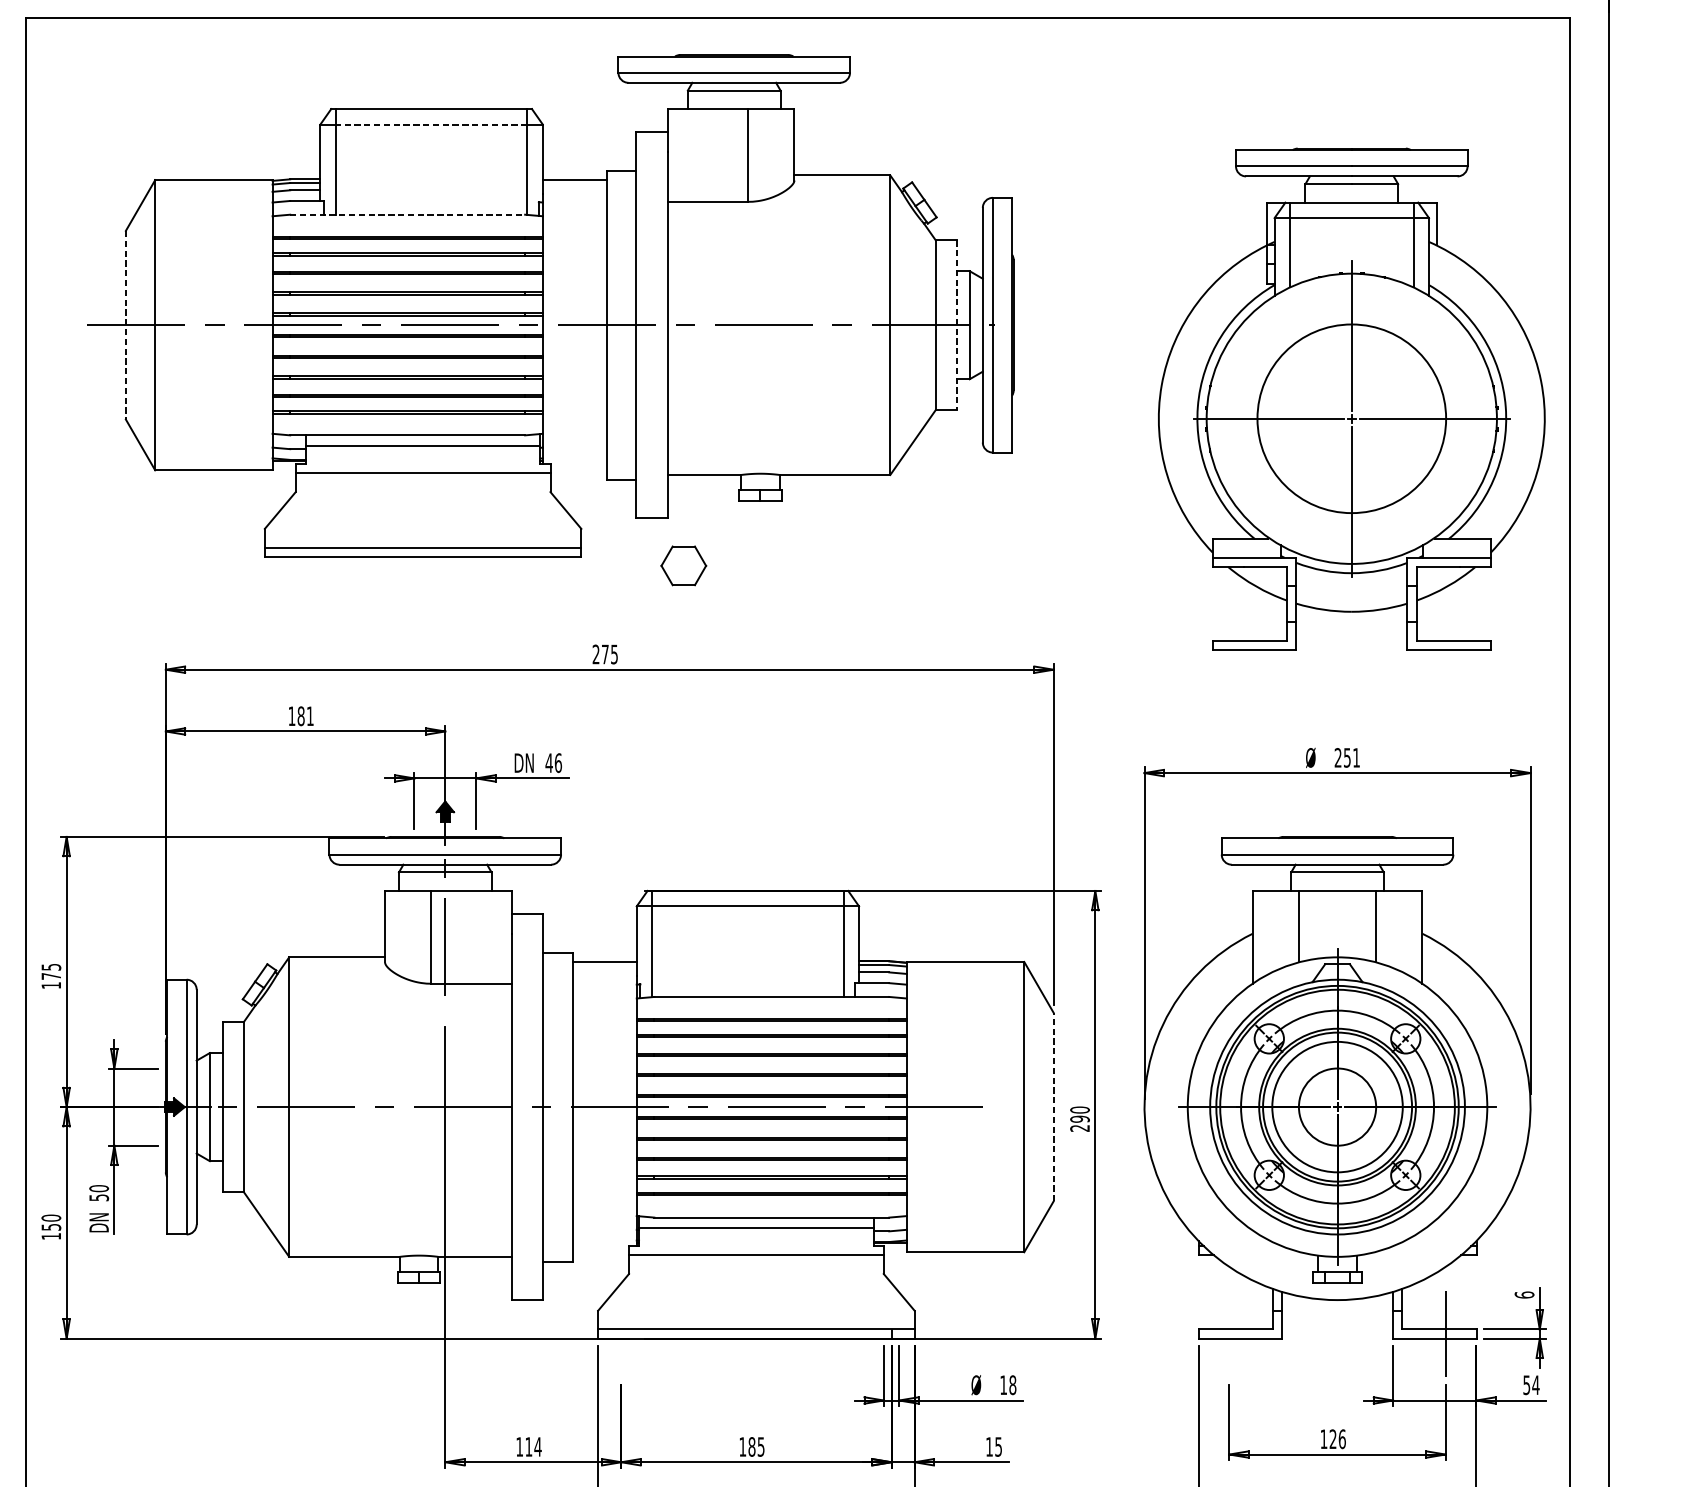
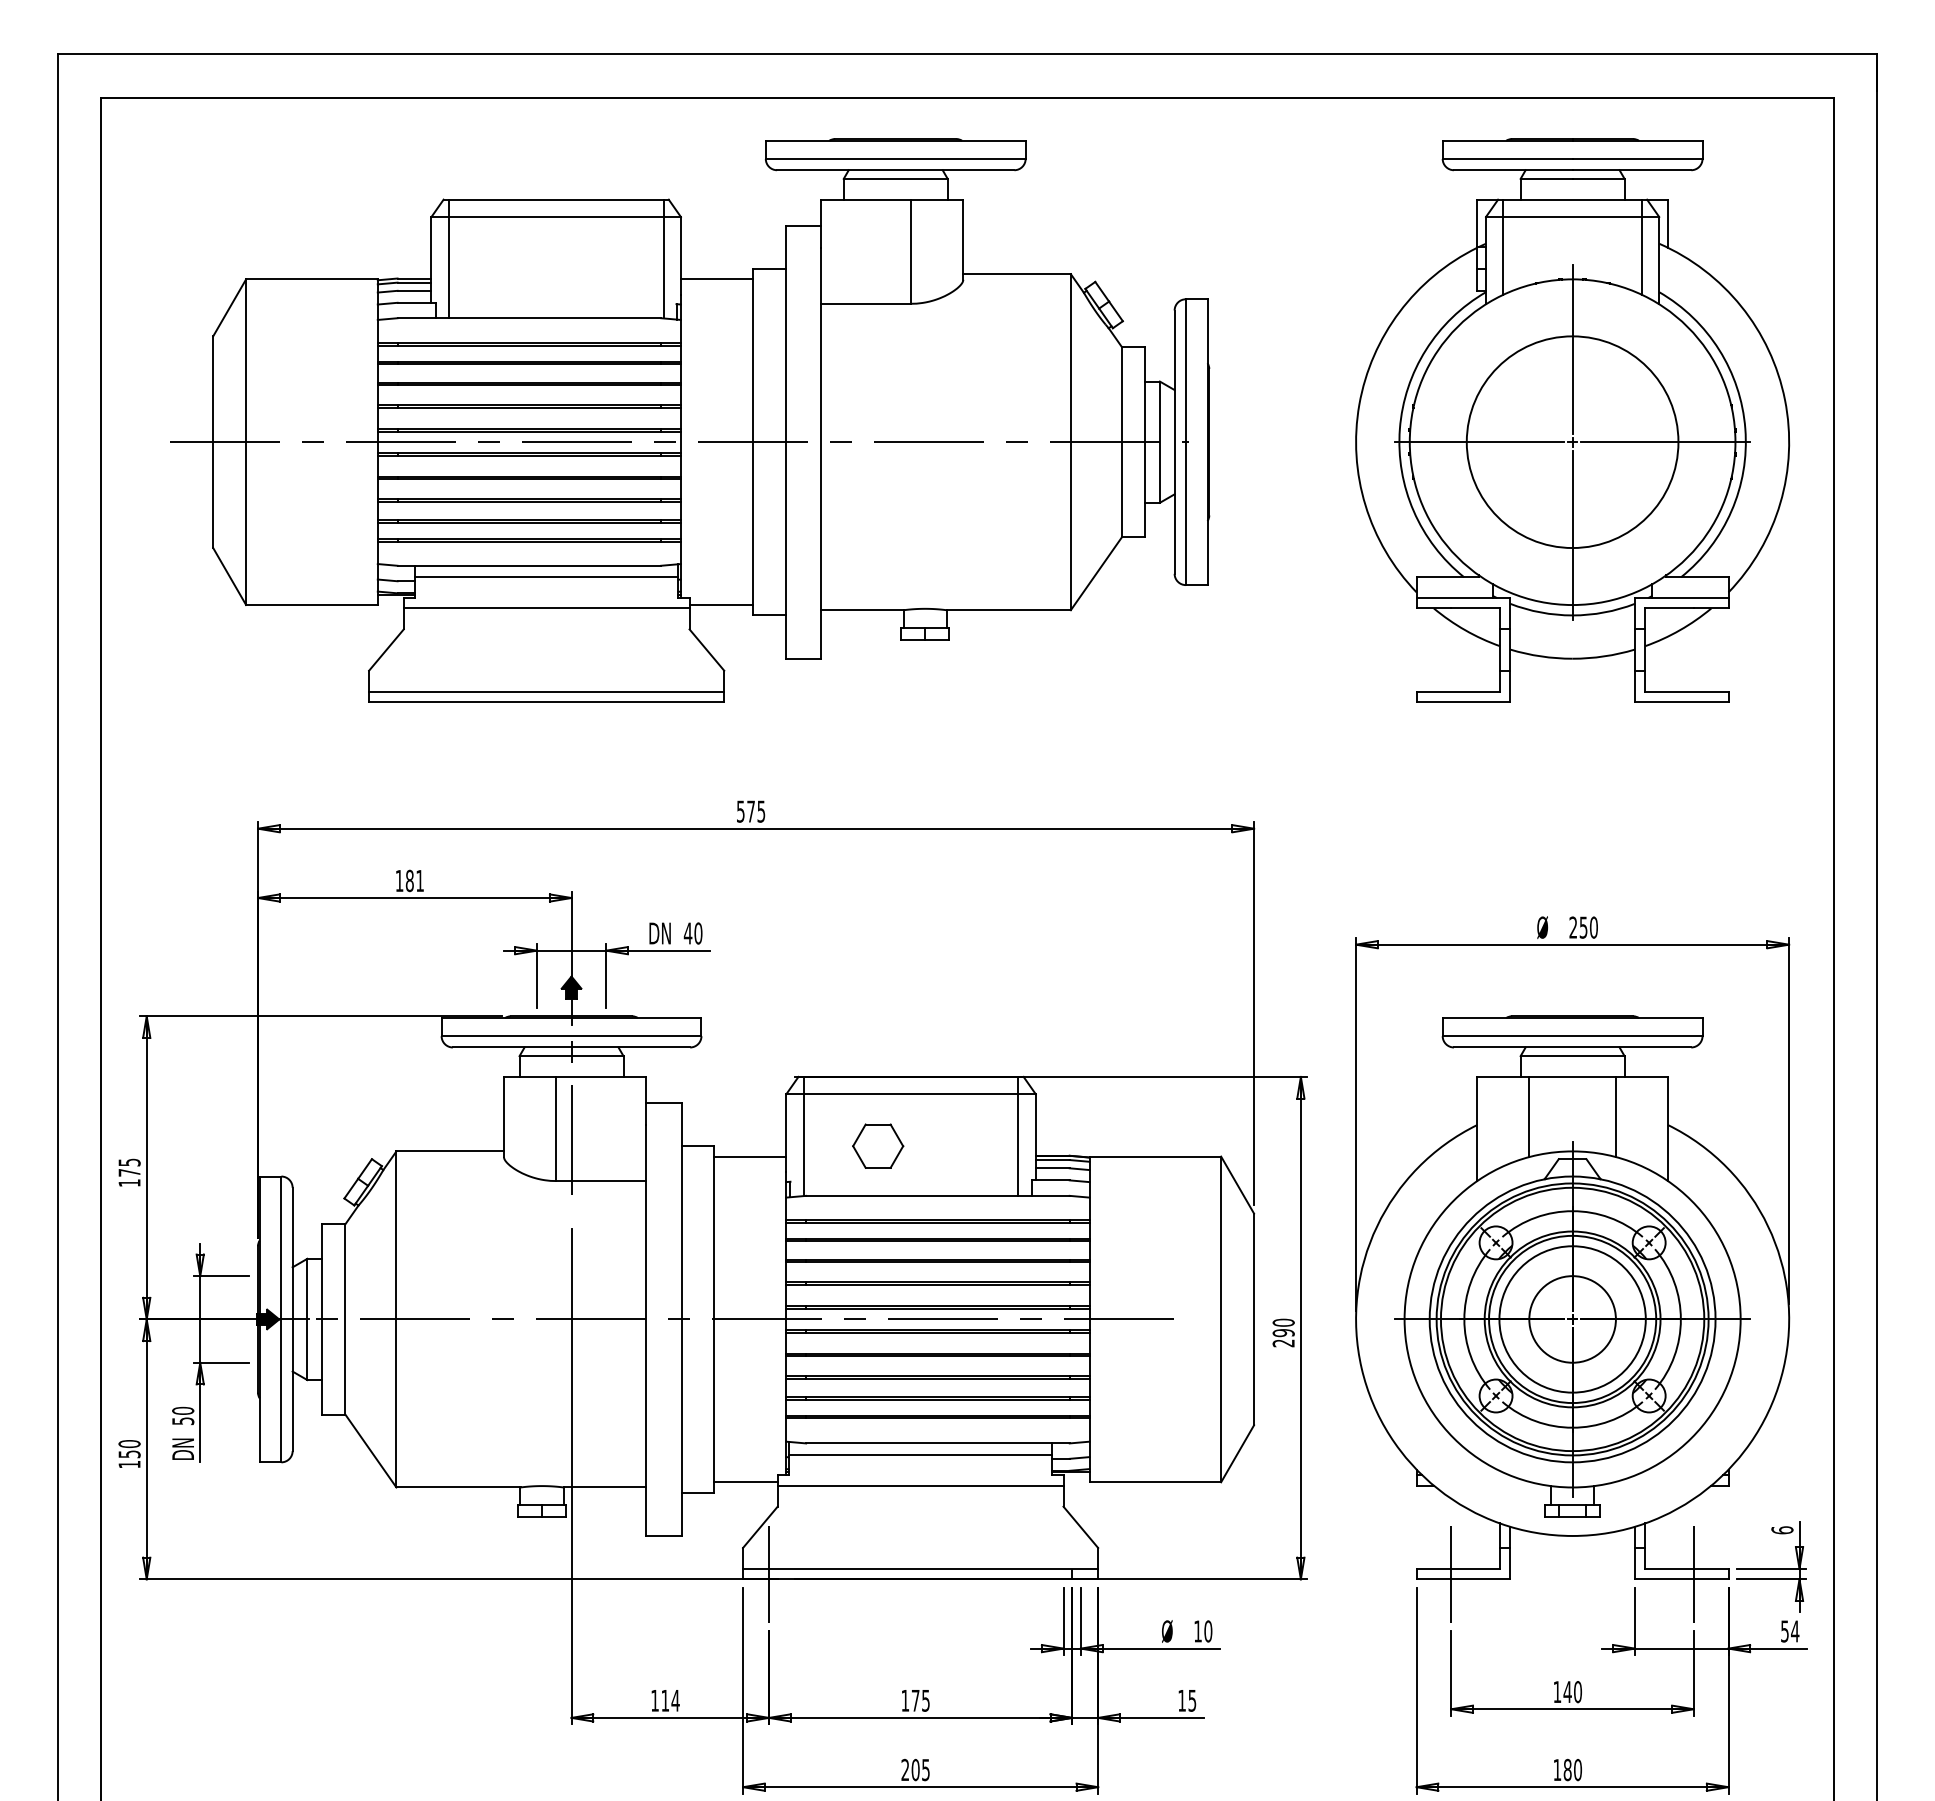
line: (430, 124) -> (555, 217), dashed -> solid
line: (407, 214) -> (529, 318), dashed -> solid
line: (126, 325) -> (213, 442), dashed -> solid
line: (956, 325) -> (1145, 442), dashed -> solid
part: (1351, 399) -> (1572, 420), moved
line: (578, 470) -> (720, 605), added
part: (684, 565) -> (878, 1145), moved
text: (595, 654) -> (740, 811), 275 -> 575
text: (1356, 757) -> (1593, 927), 251 -> 250
text: (558, 763) -> (698, 933), 46 -> 40
line: (1054, 1107) -> (1254, 1319), dashed -> solid
line: (600, 1252) -> (745, 1482), added
line: (621, 1333) -> (769, 1573), added
line: (1229, 1333) -> (1451, 1573), added
text: (1013, 1385) -> (1208, 1631), 18 -> 10
text: (1337, 1438) -> (1572, 1691), 126 -> 140
text: (751, 1446) -> (915, 1700), 185 -> 175

